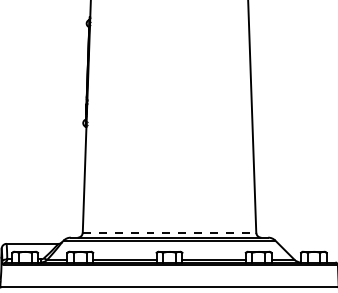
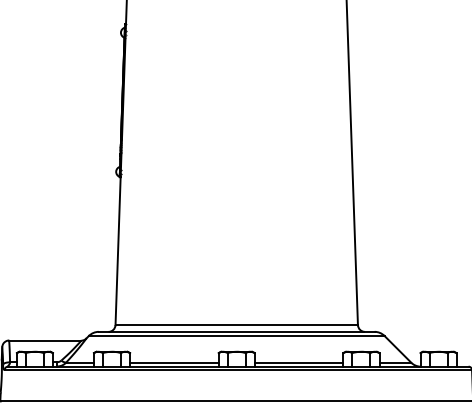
line: (169, 232) -> (236, 324), dashed -> solid

